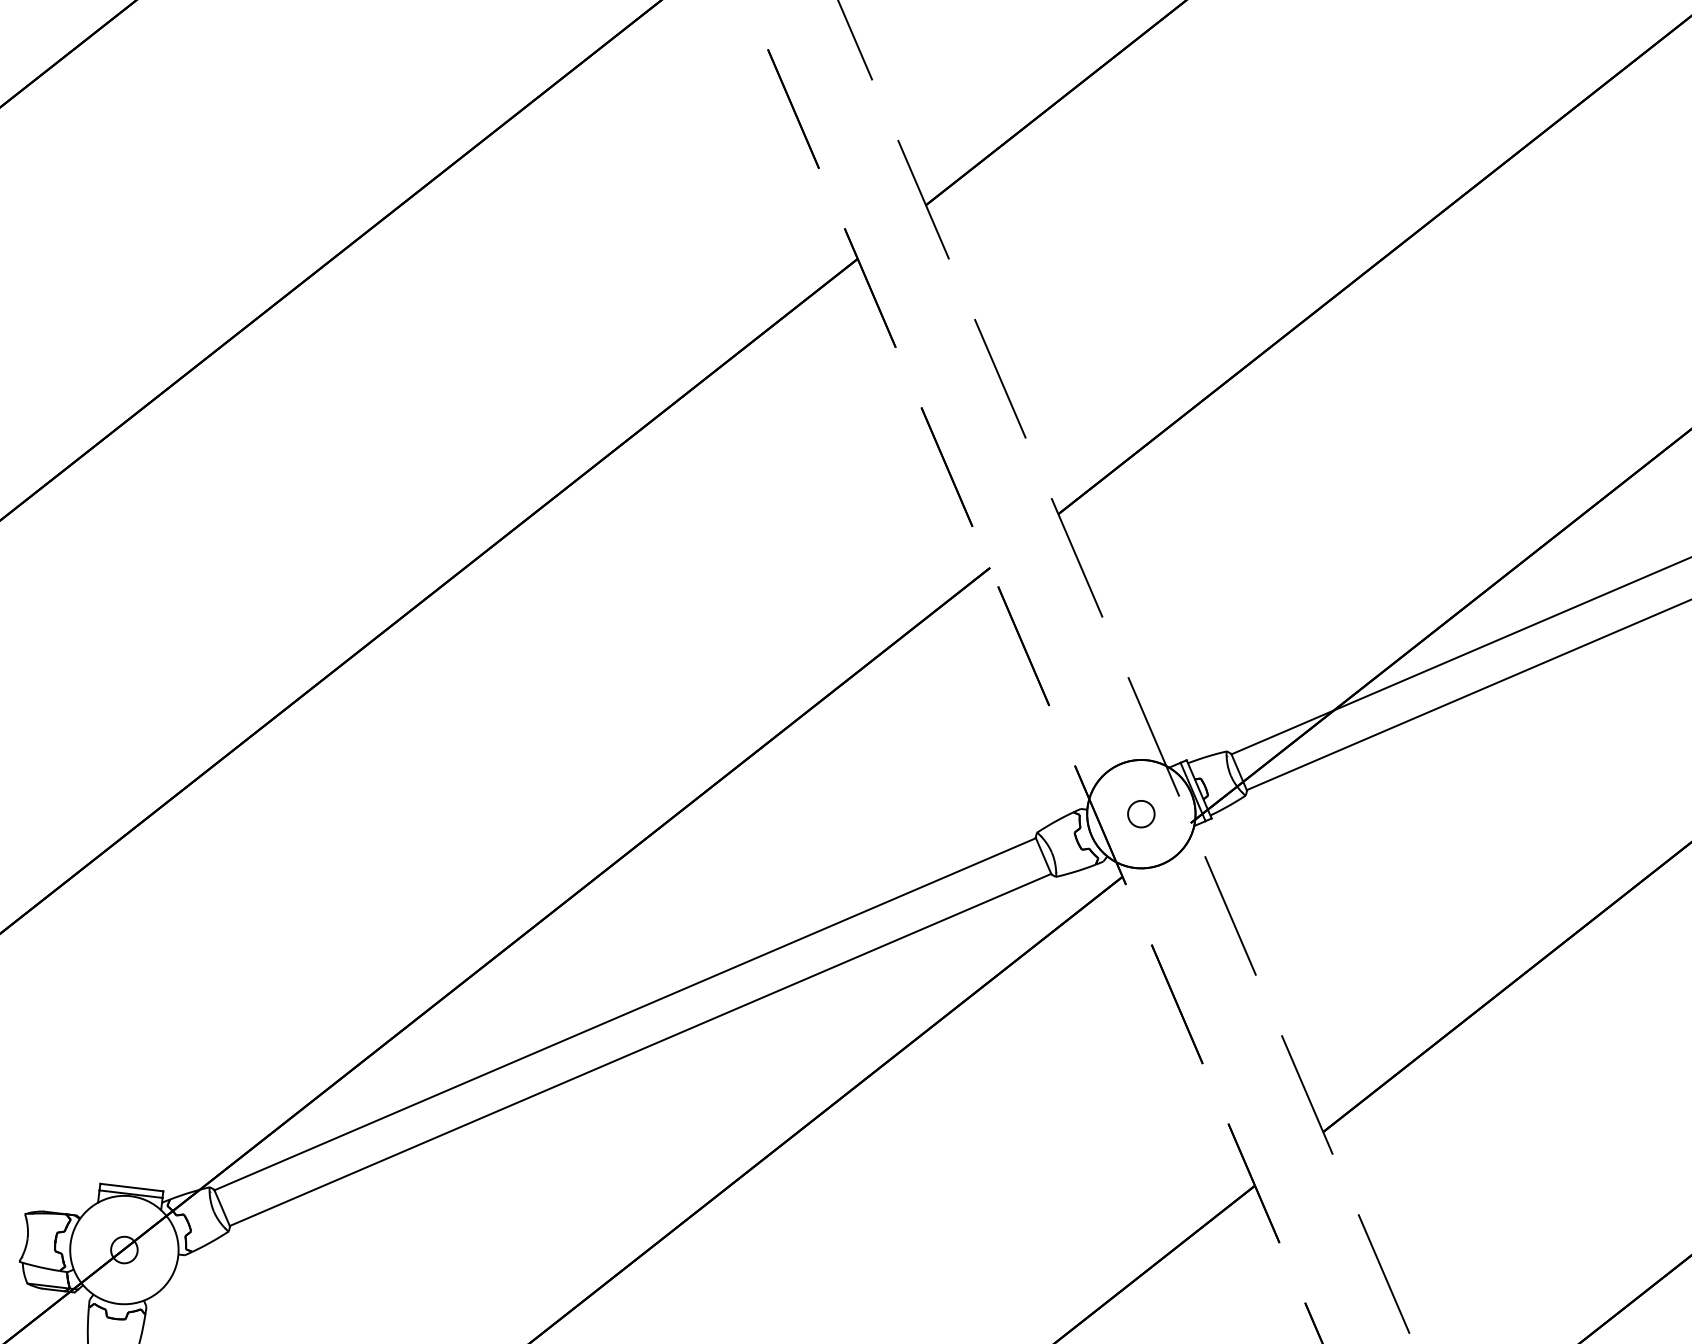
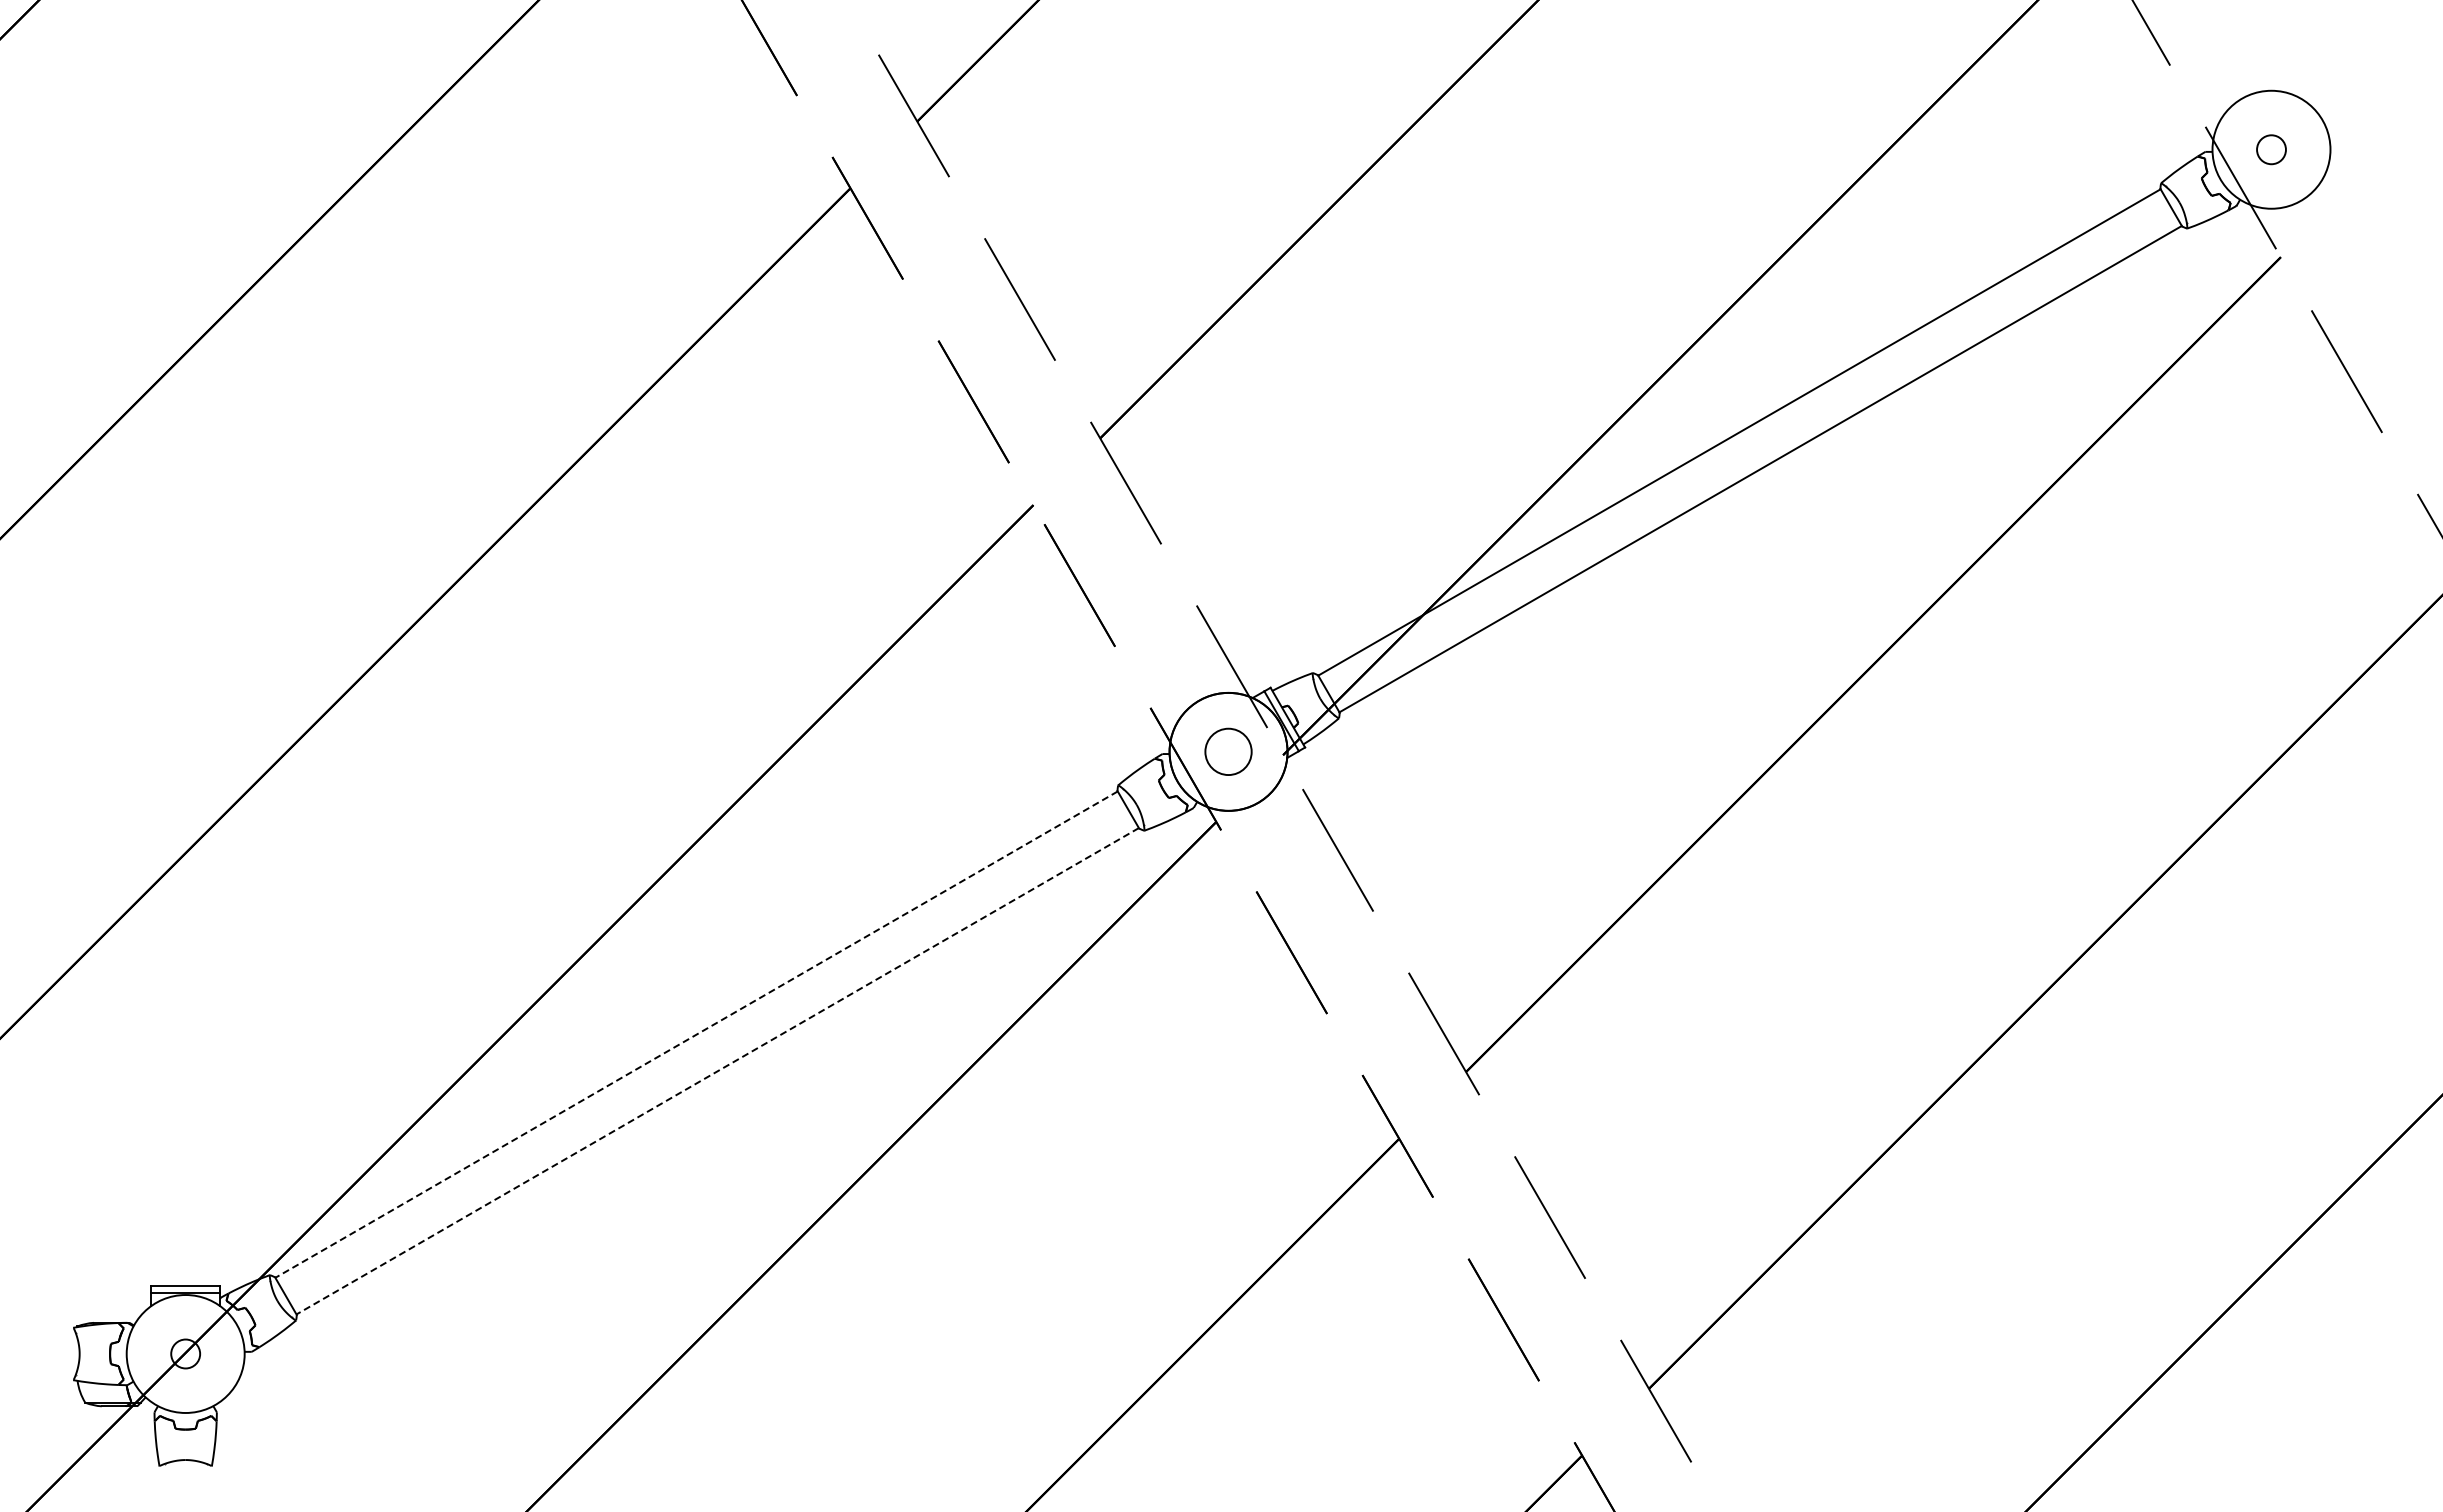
circle: (1141, 813) -> (1228, 751), size x1.6
line: (625, 1014) -> (696, 1034), solid -> dashed
line: (640, 1050) -> (717, 1071), solid -> dashed

